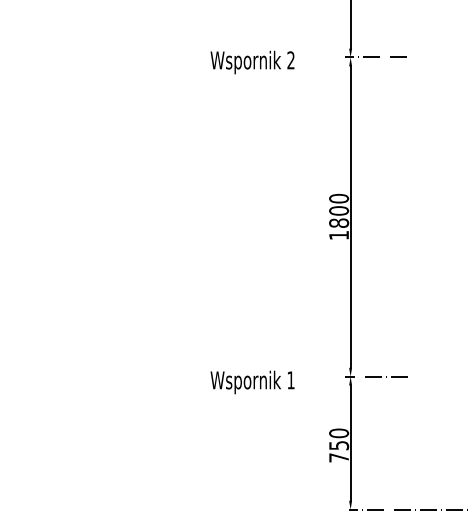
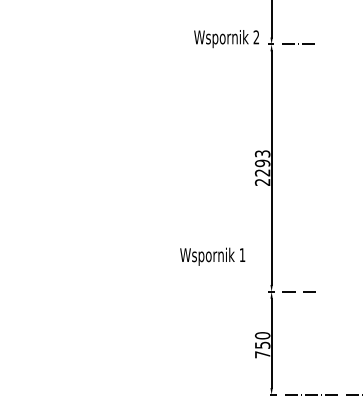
text: (252, 62) -> (226, 39), moved
text: (339, 216) -> (262, 167), 1800 -> 2293
text: (252, 382) -> (212, 256), moved

